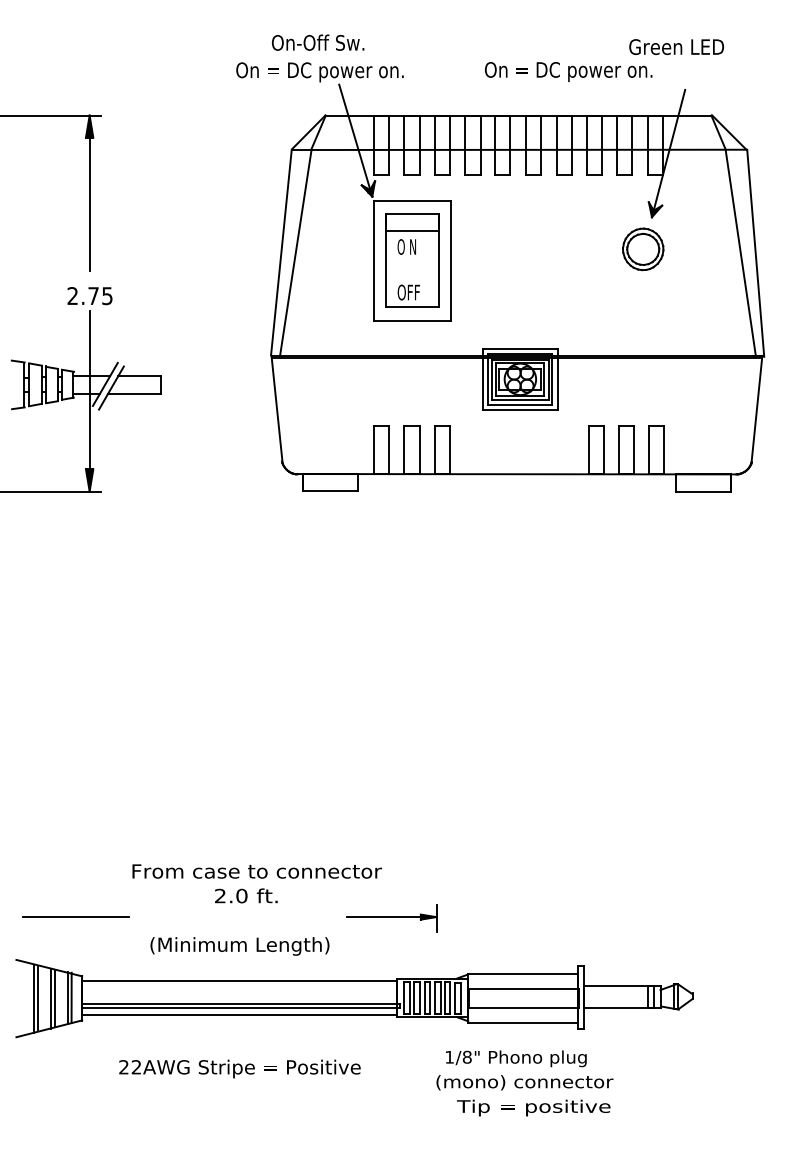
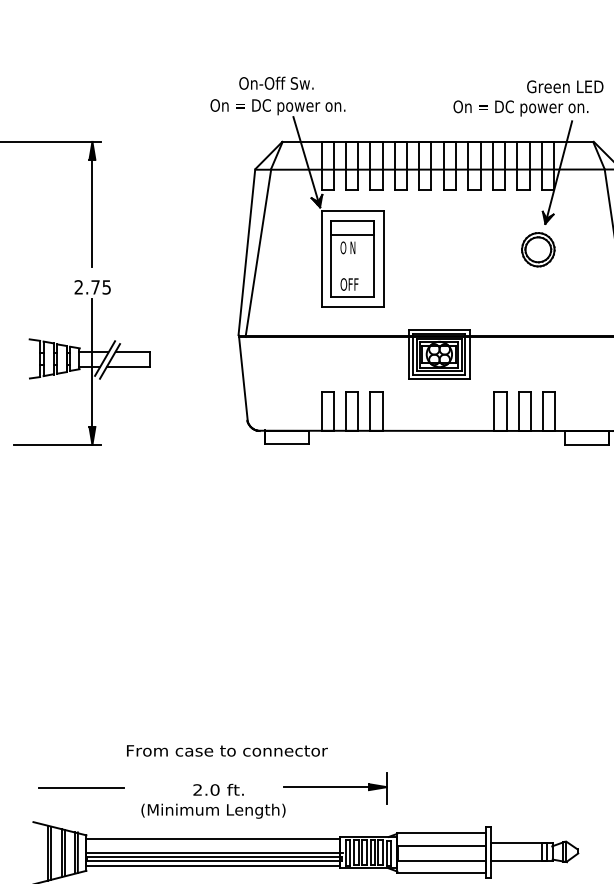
text: (568, 71) -> (520, 108), moved
text: (246, 895) -> (218, 789), moved
part: (391, 918) -> (335, 788), size x1.43
line: (241, 998) -> (214, 853), added

